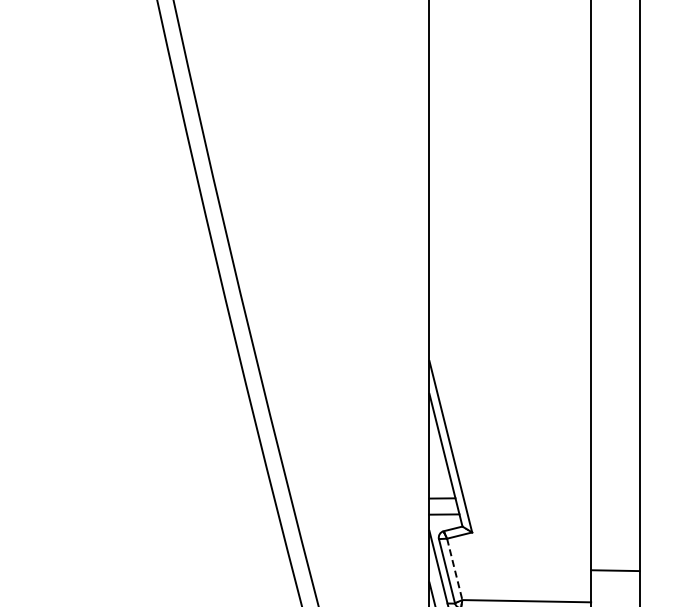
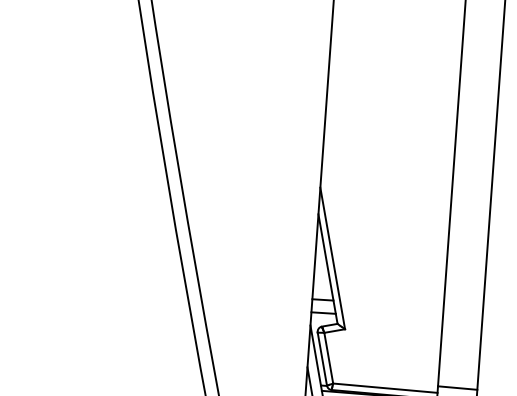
line: (454, 569) -> (328, 358), dashed -> solid
line: (615, 570) -> (457, 387), moved

